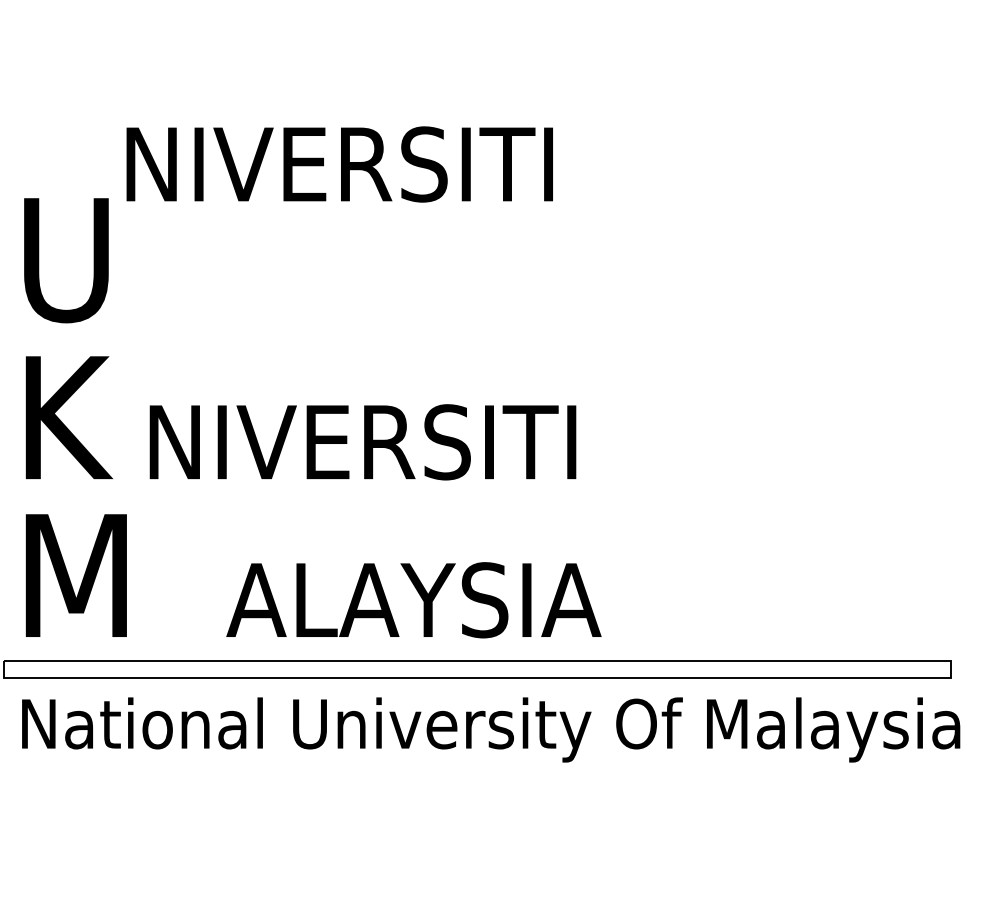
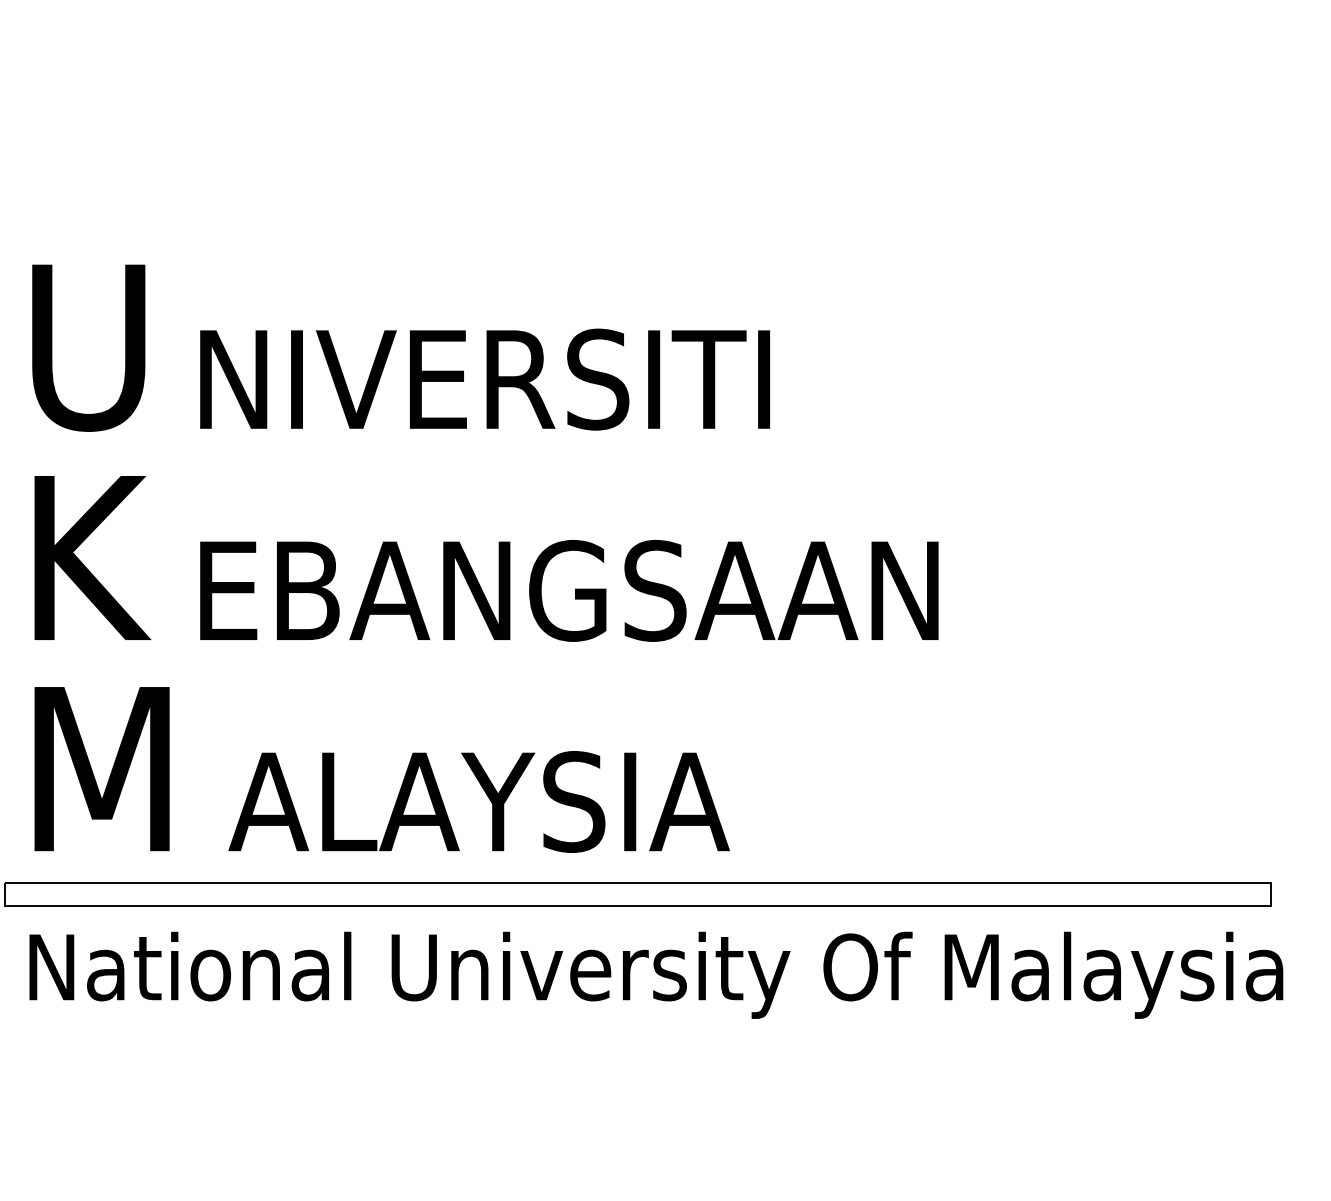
text: (339, 164) -> (484, 379), moved
text: (429, 442) -> (574, 590), NIVERSITI -> EBANGSAAN
text: (413, 599) -> (478, 801), moved

